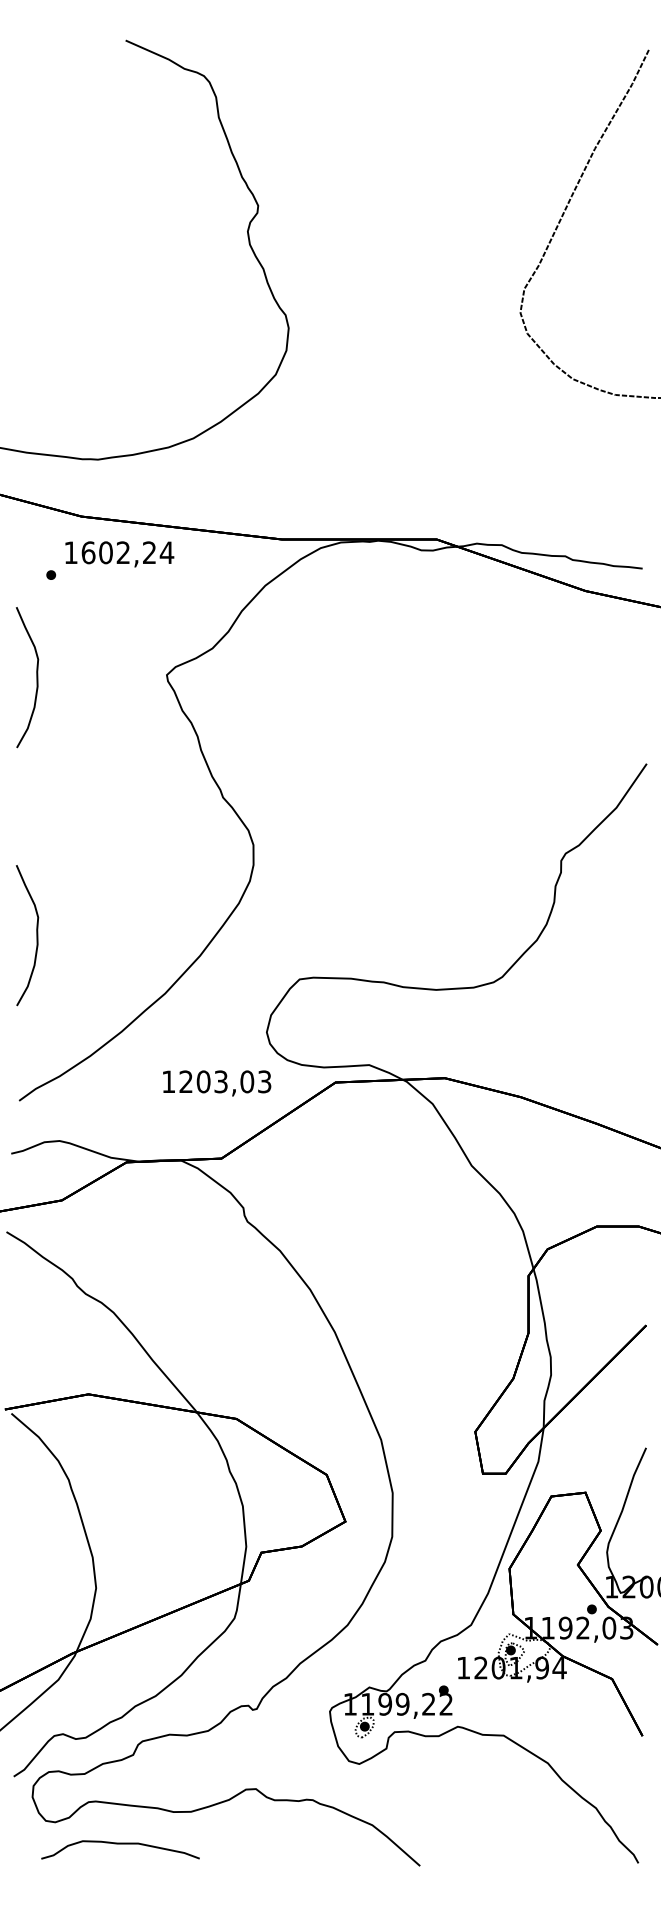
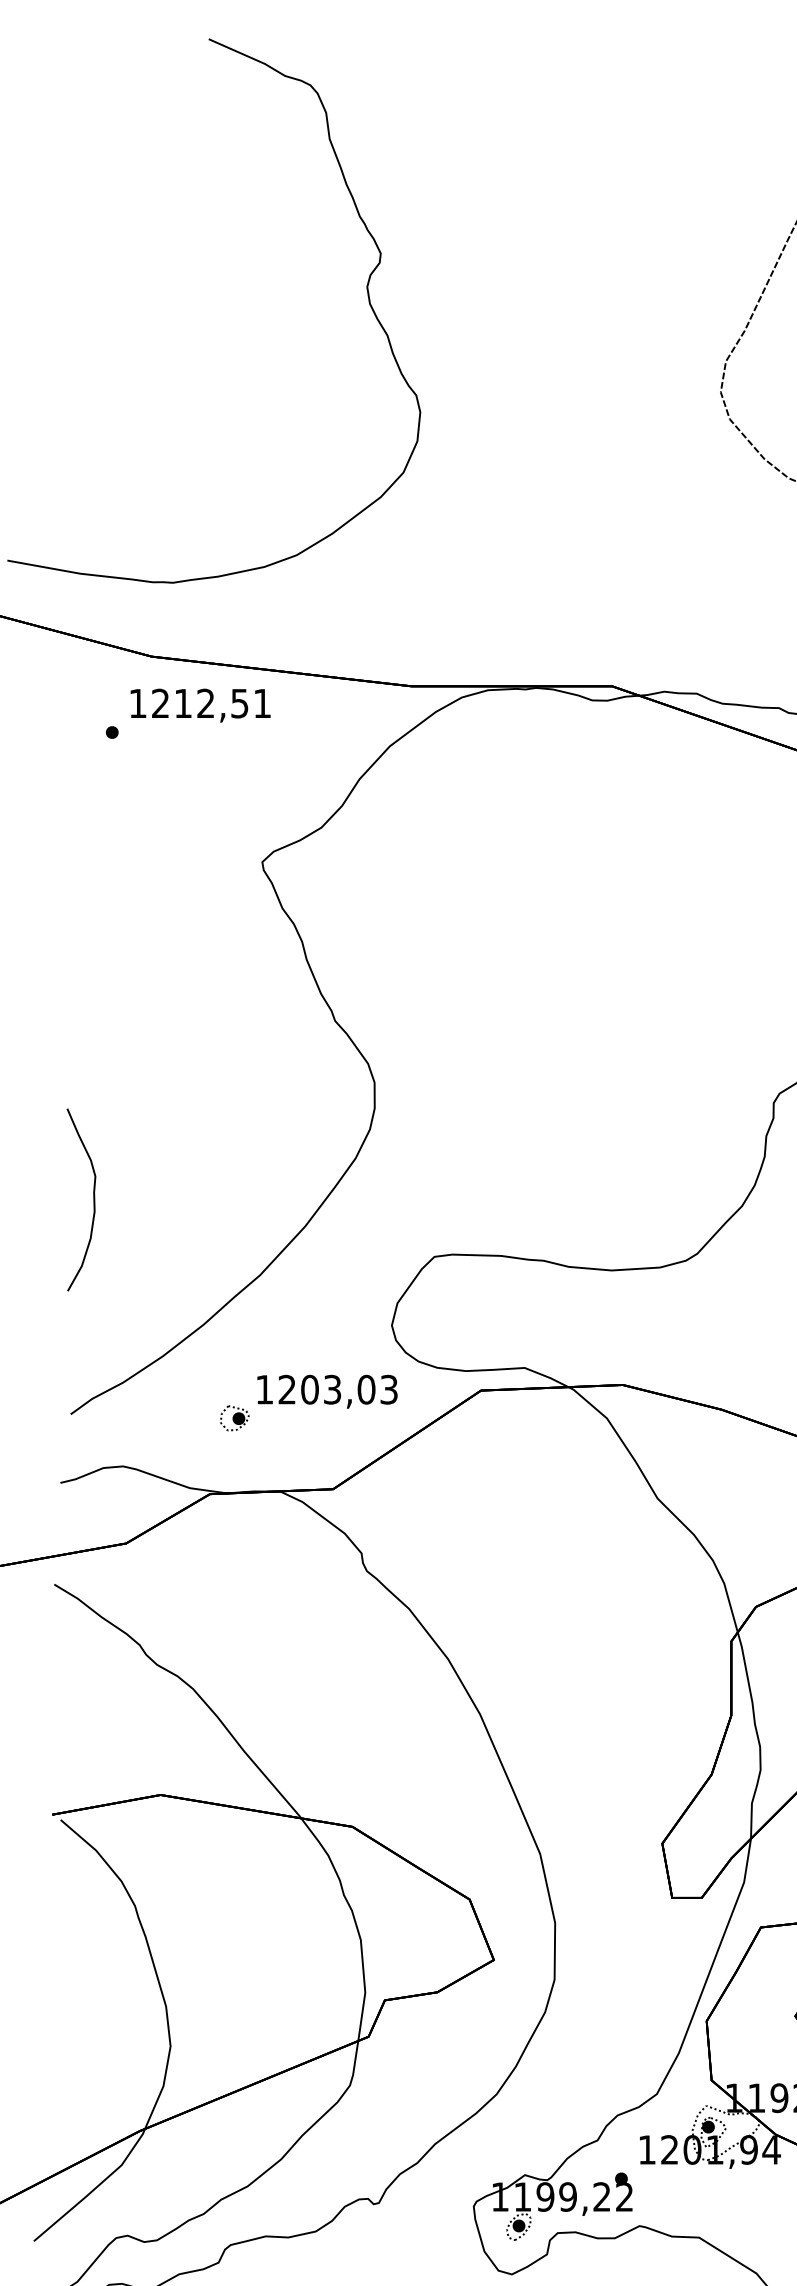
text: (127, 552) -> (211, 703), 1602,24 -> 1212,51
curve: (36, 677) -> (93, 865), removed
part: (145, 1103) -> (234, 1417), added

